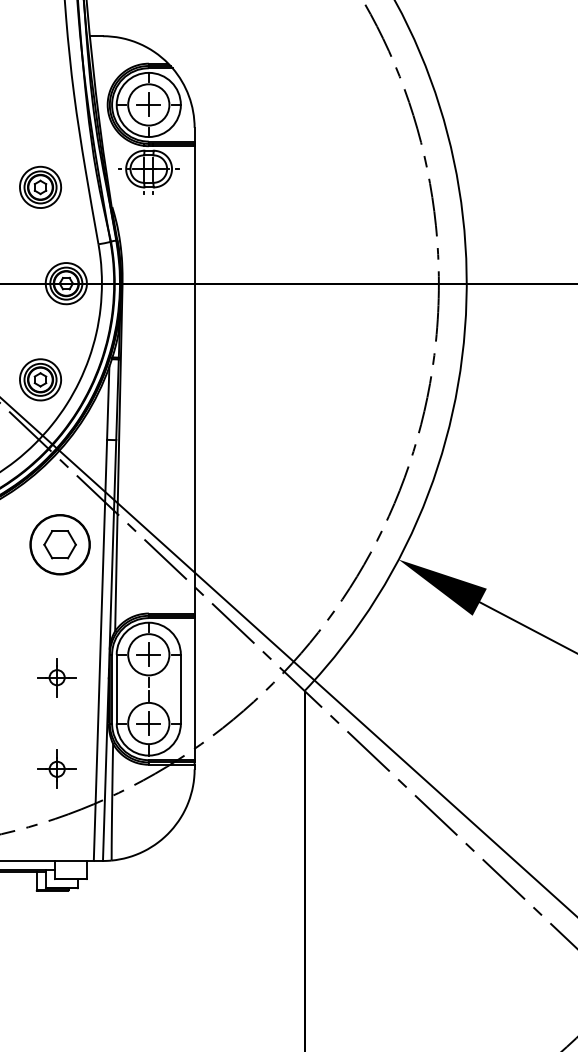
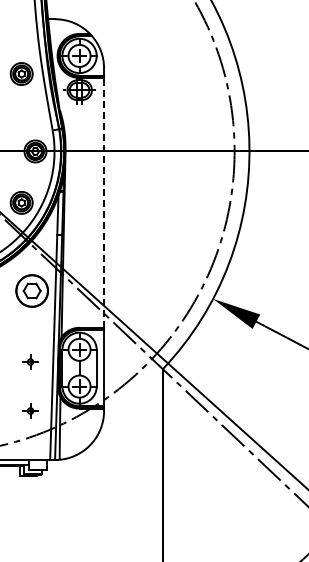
part: (40, 186) -> (21, 73), moved
line: (195, 379) -> (104, 202), solid -> dashed
part: (56, 676) -> (30, 361), size x0.7
part: (56, 768) -> (30, 410), size x0.7

